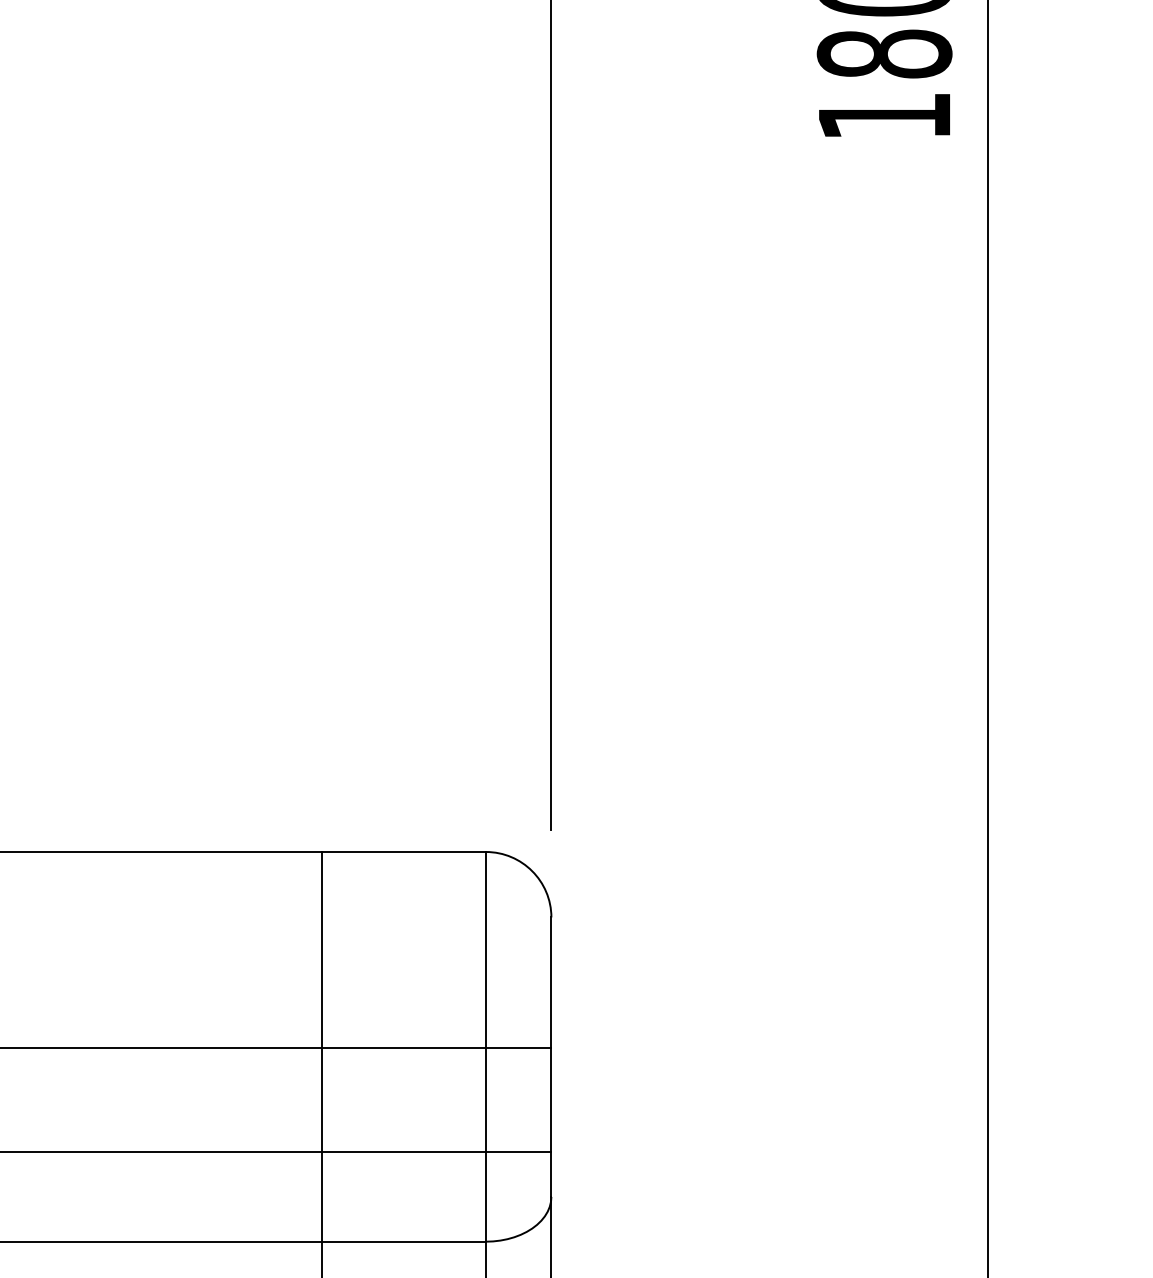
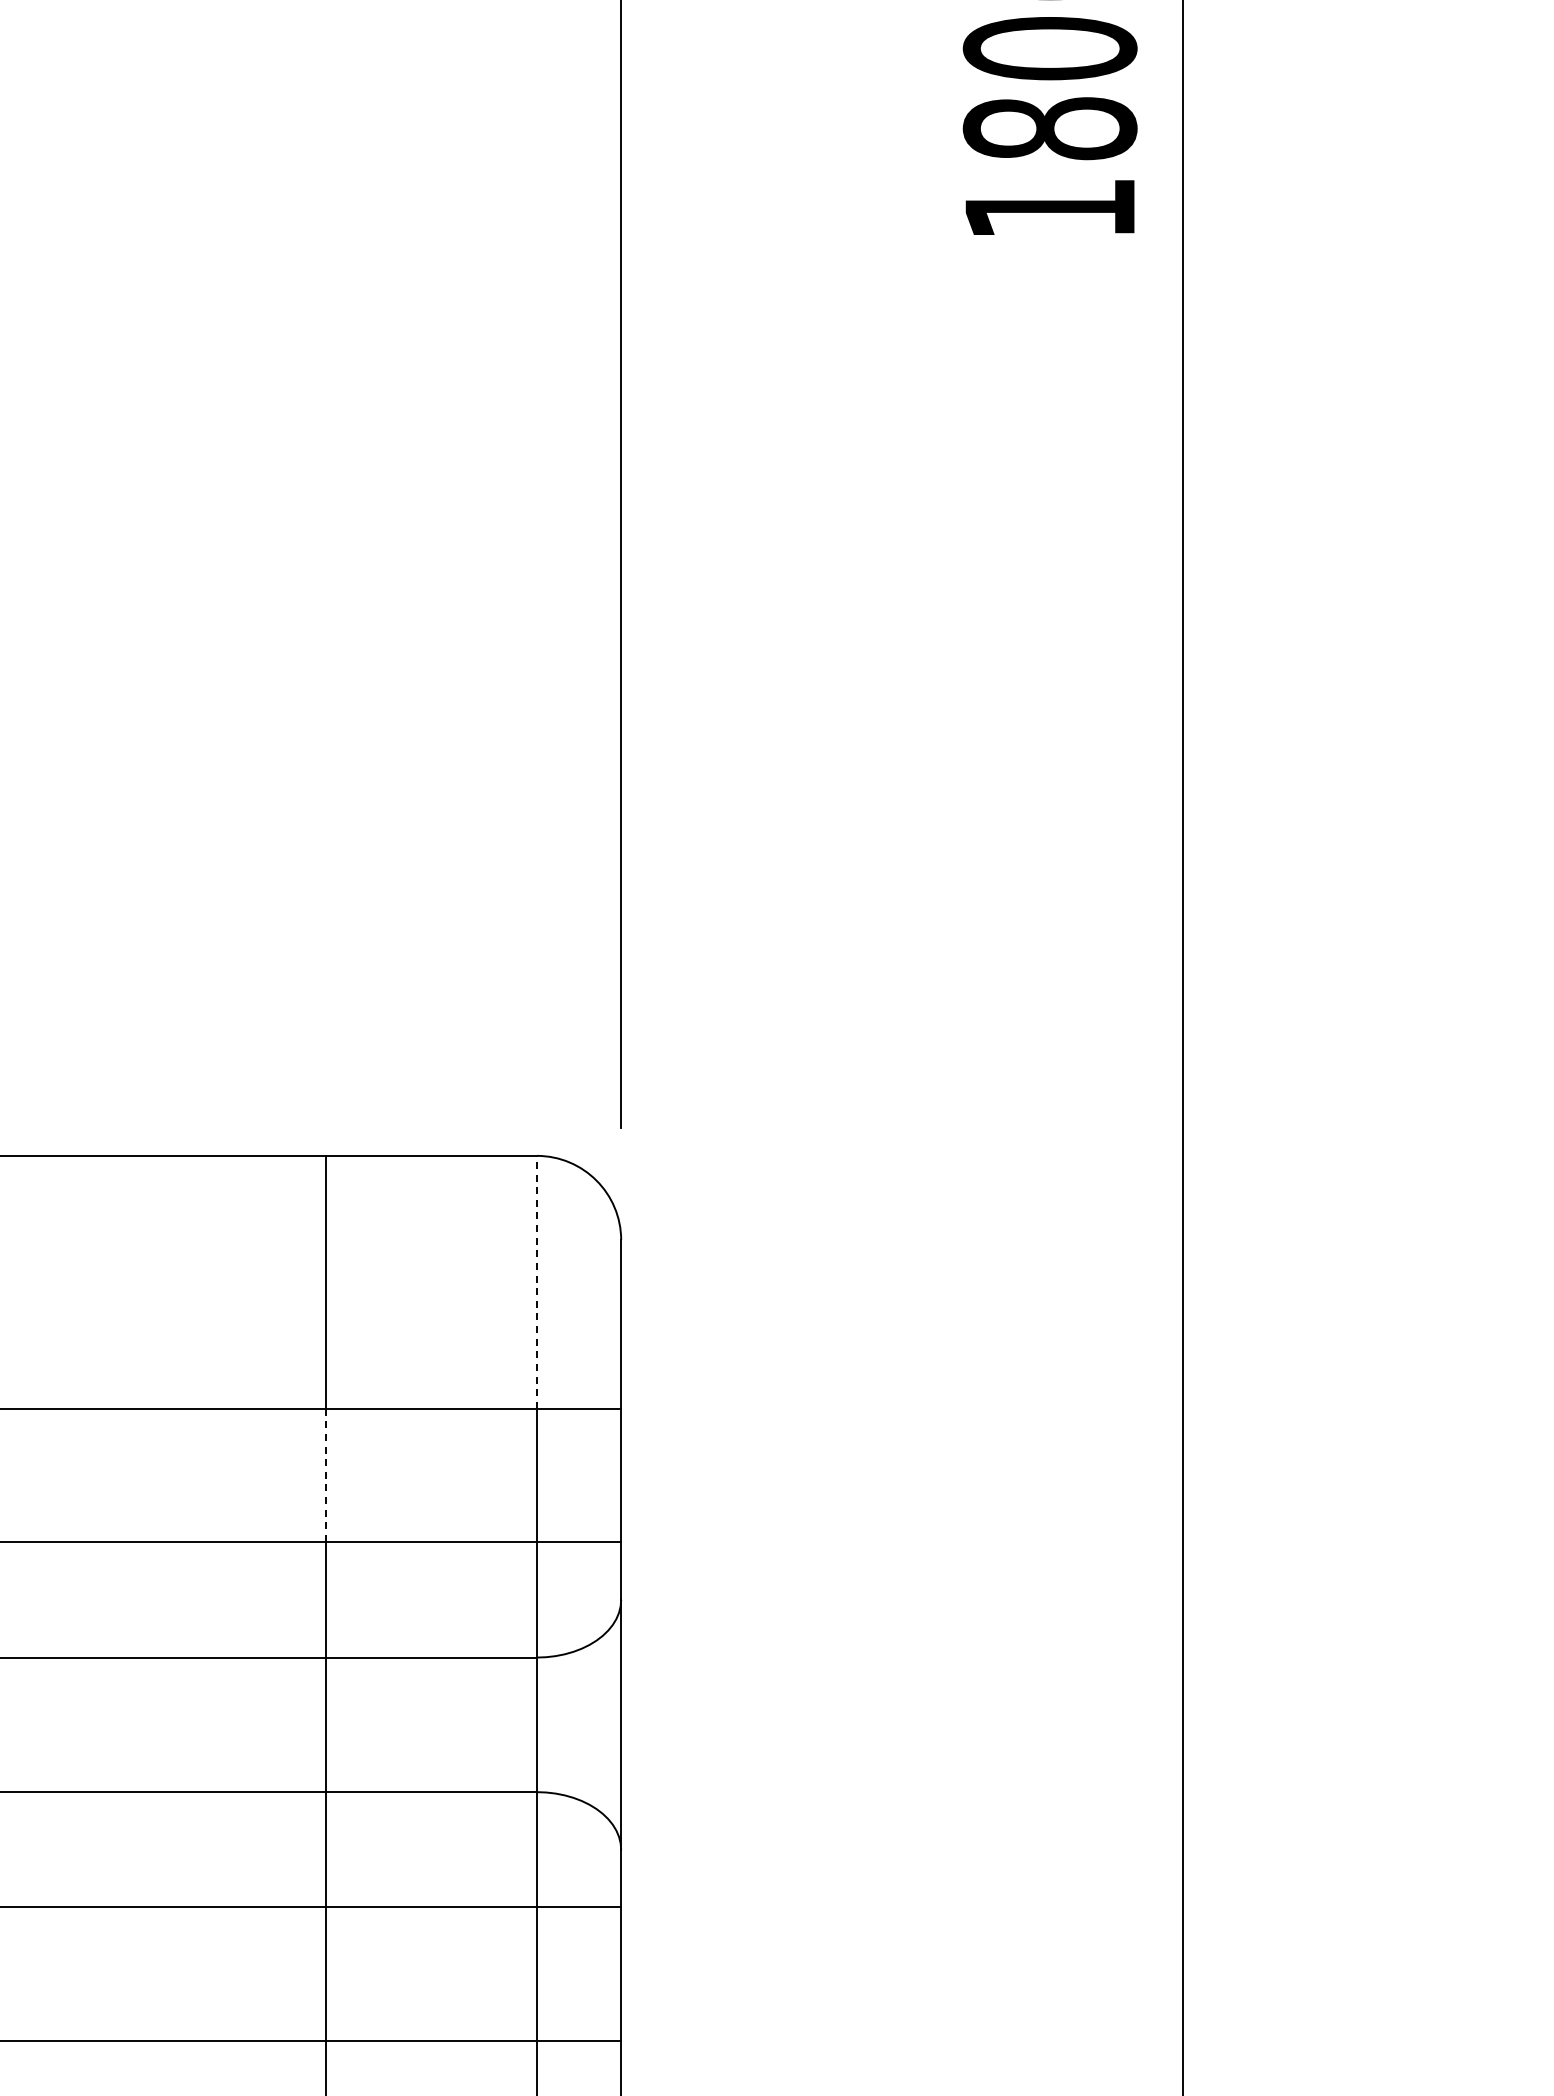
line: (485, 949) -> (536, 1281), solid -> dashed
line: (322, 1100) -> (326, 1475), solid -> dashed

